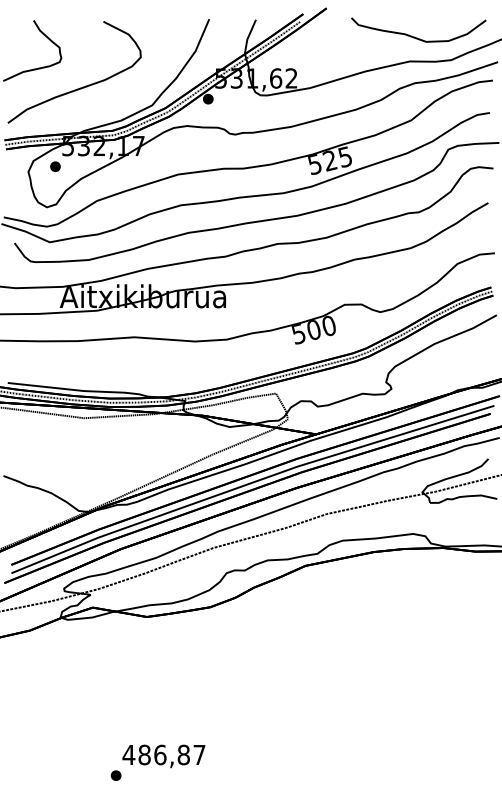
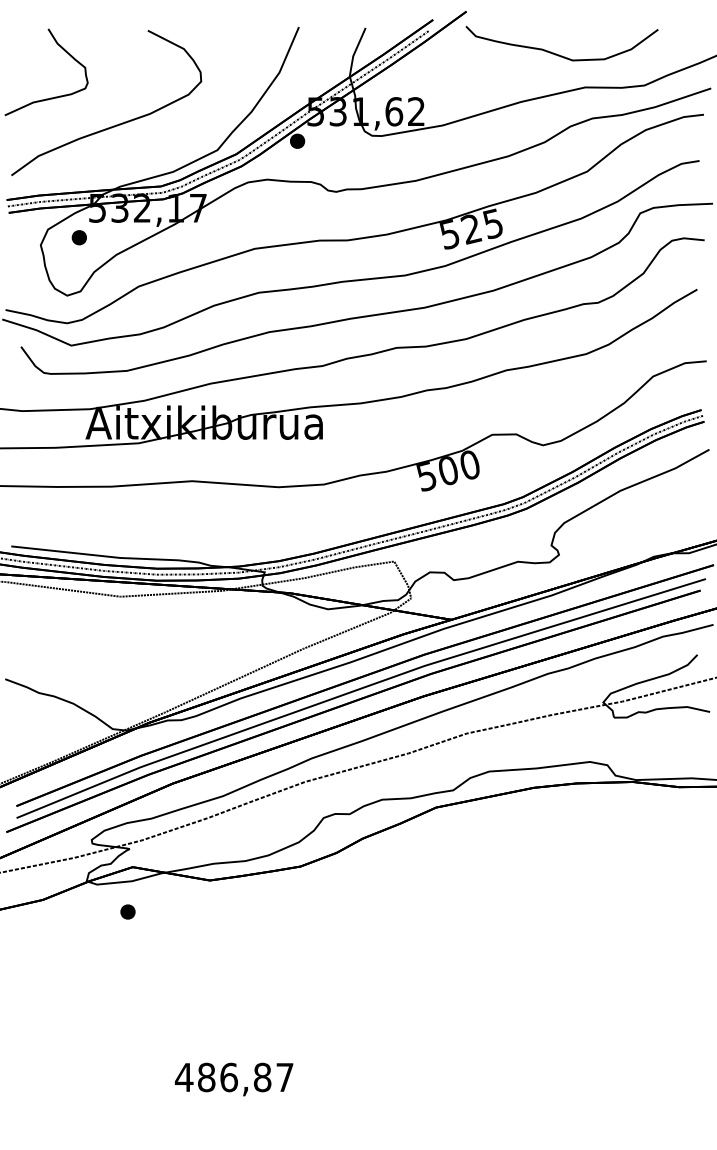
part: (414, 36) -> (556, 53), moved
part: (115, 775) -> (127, 911), moved

